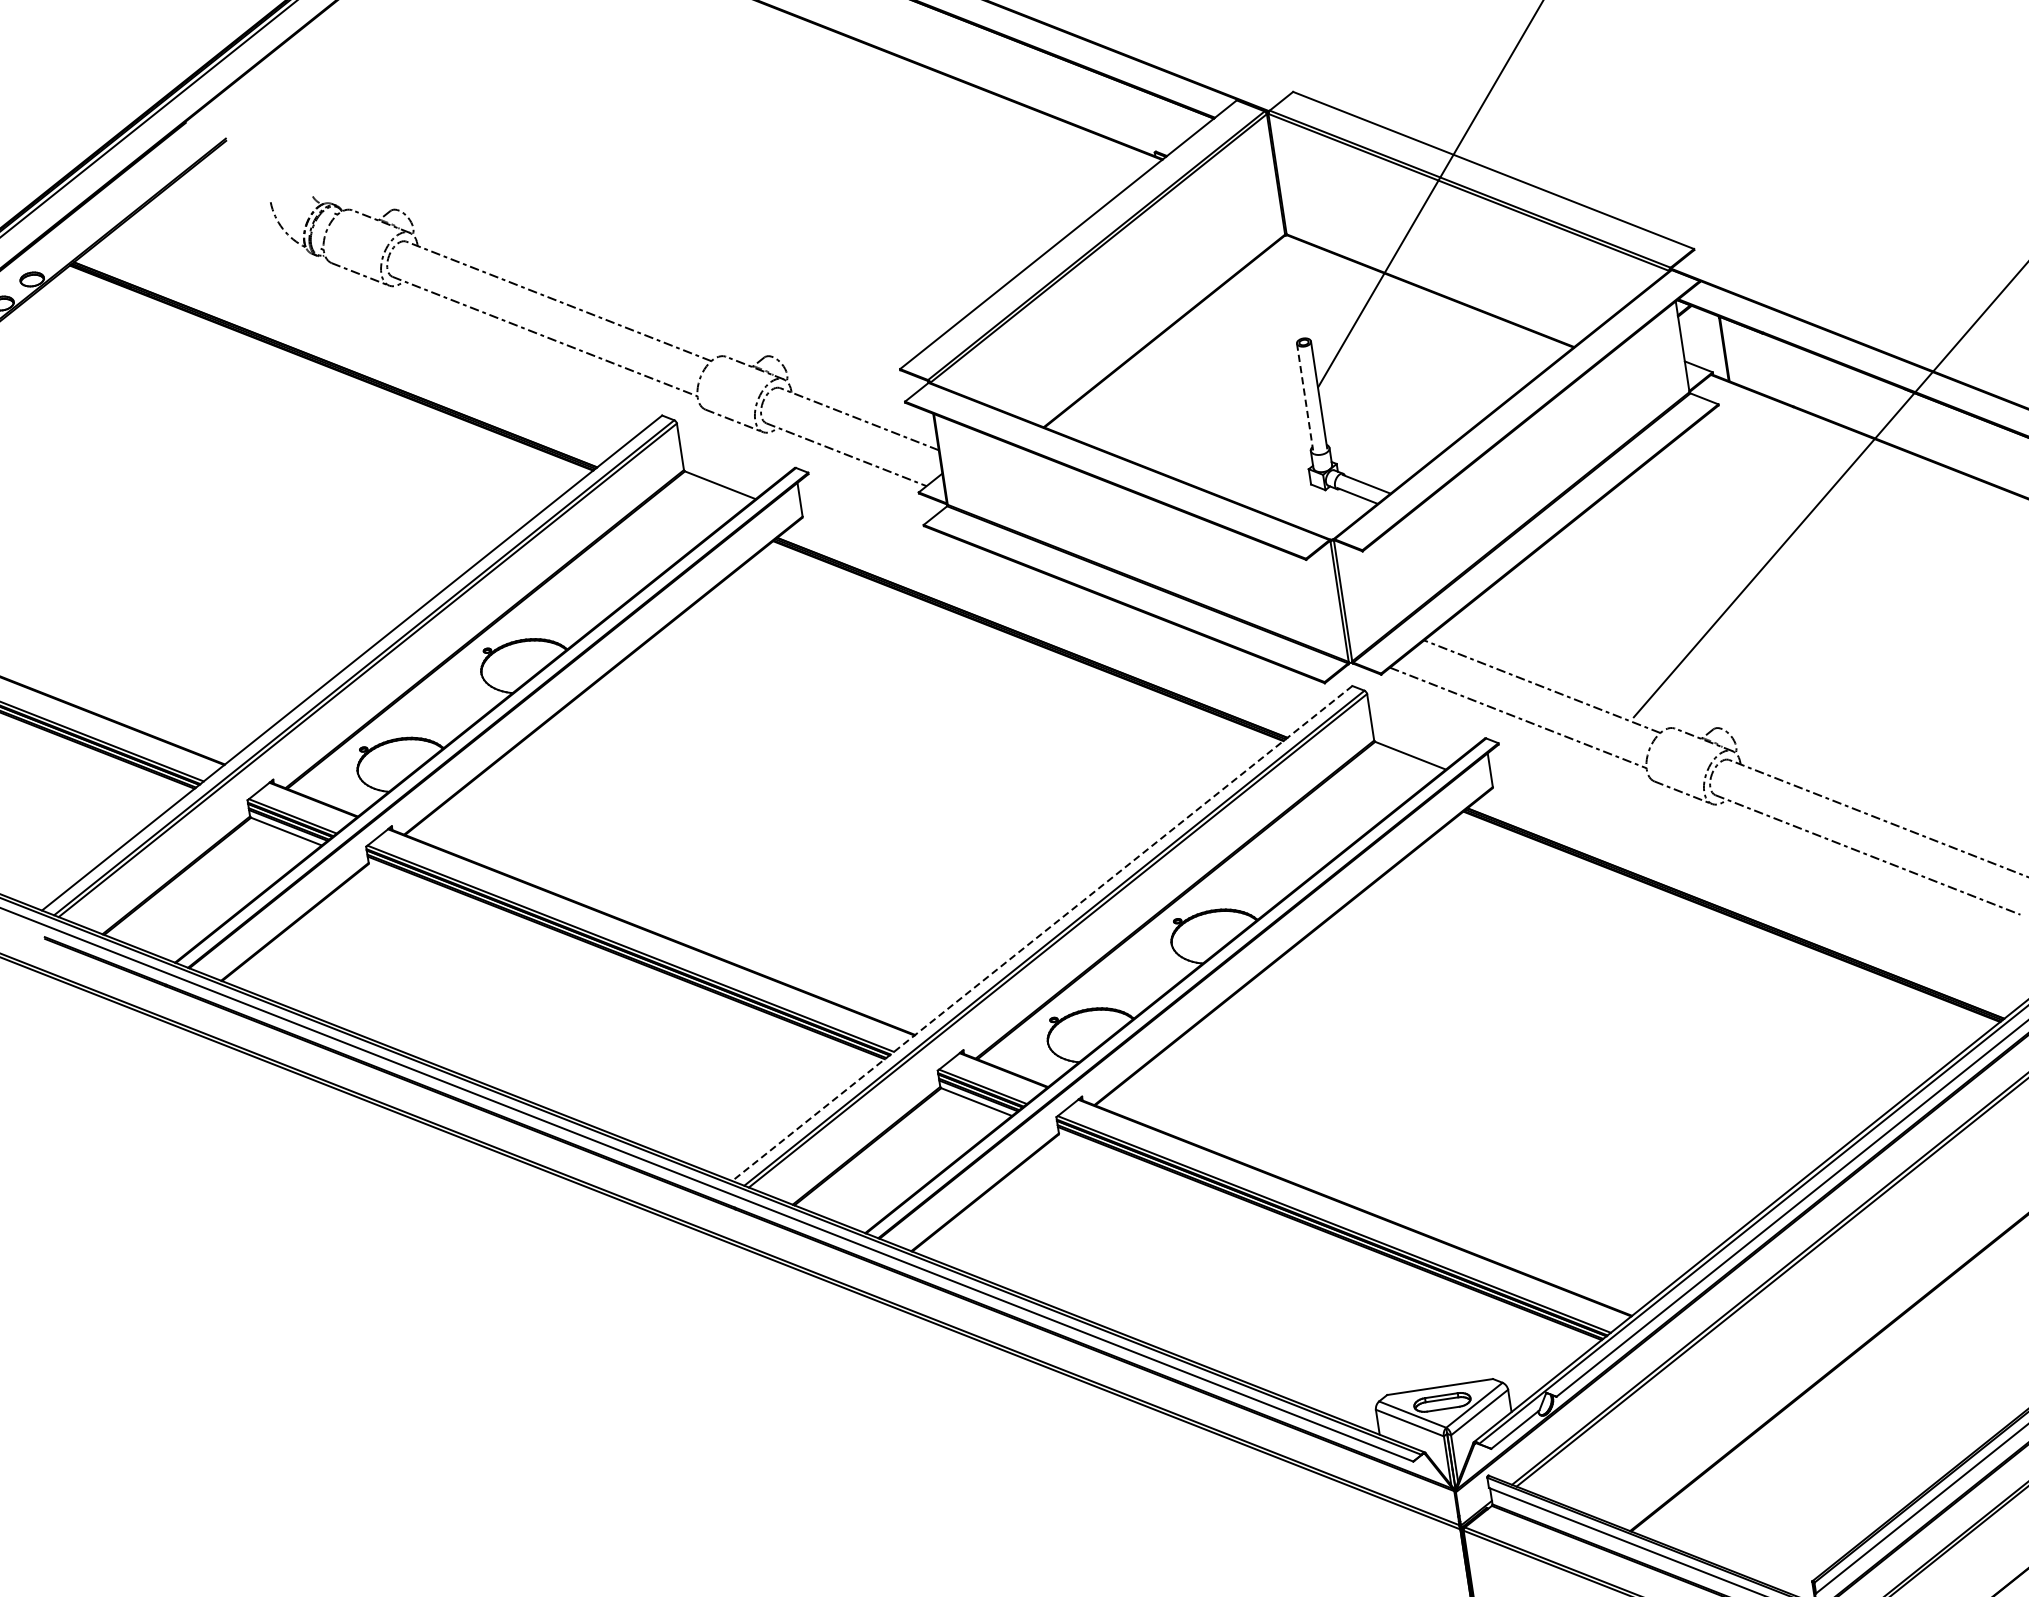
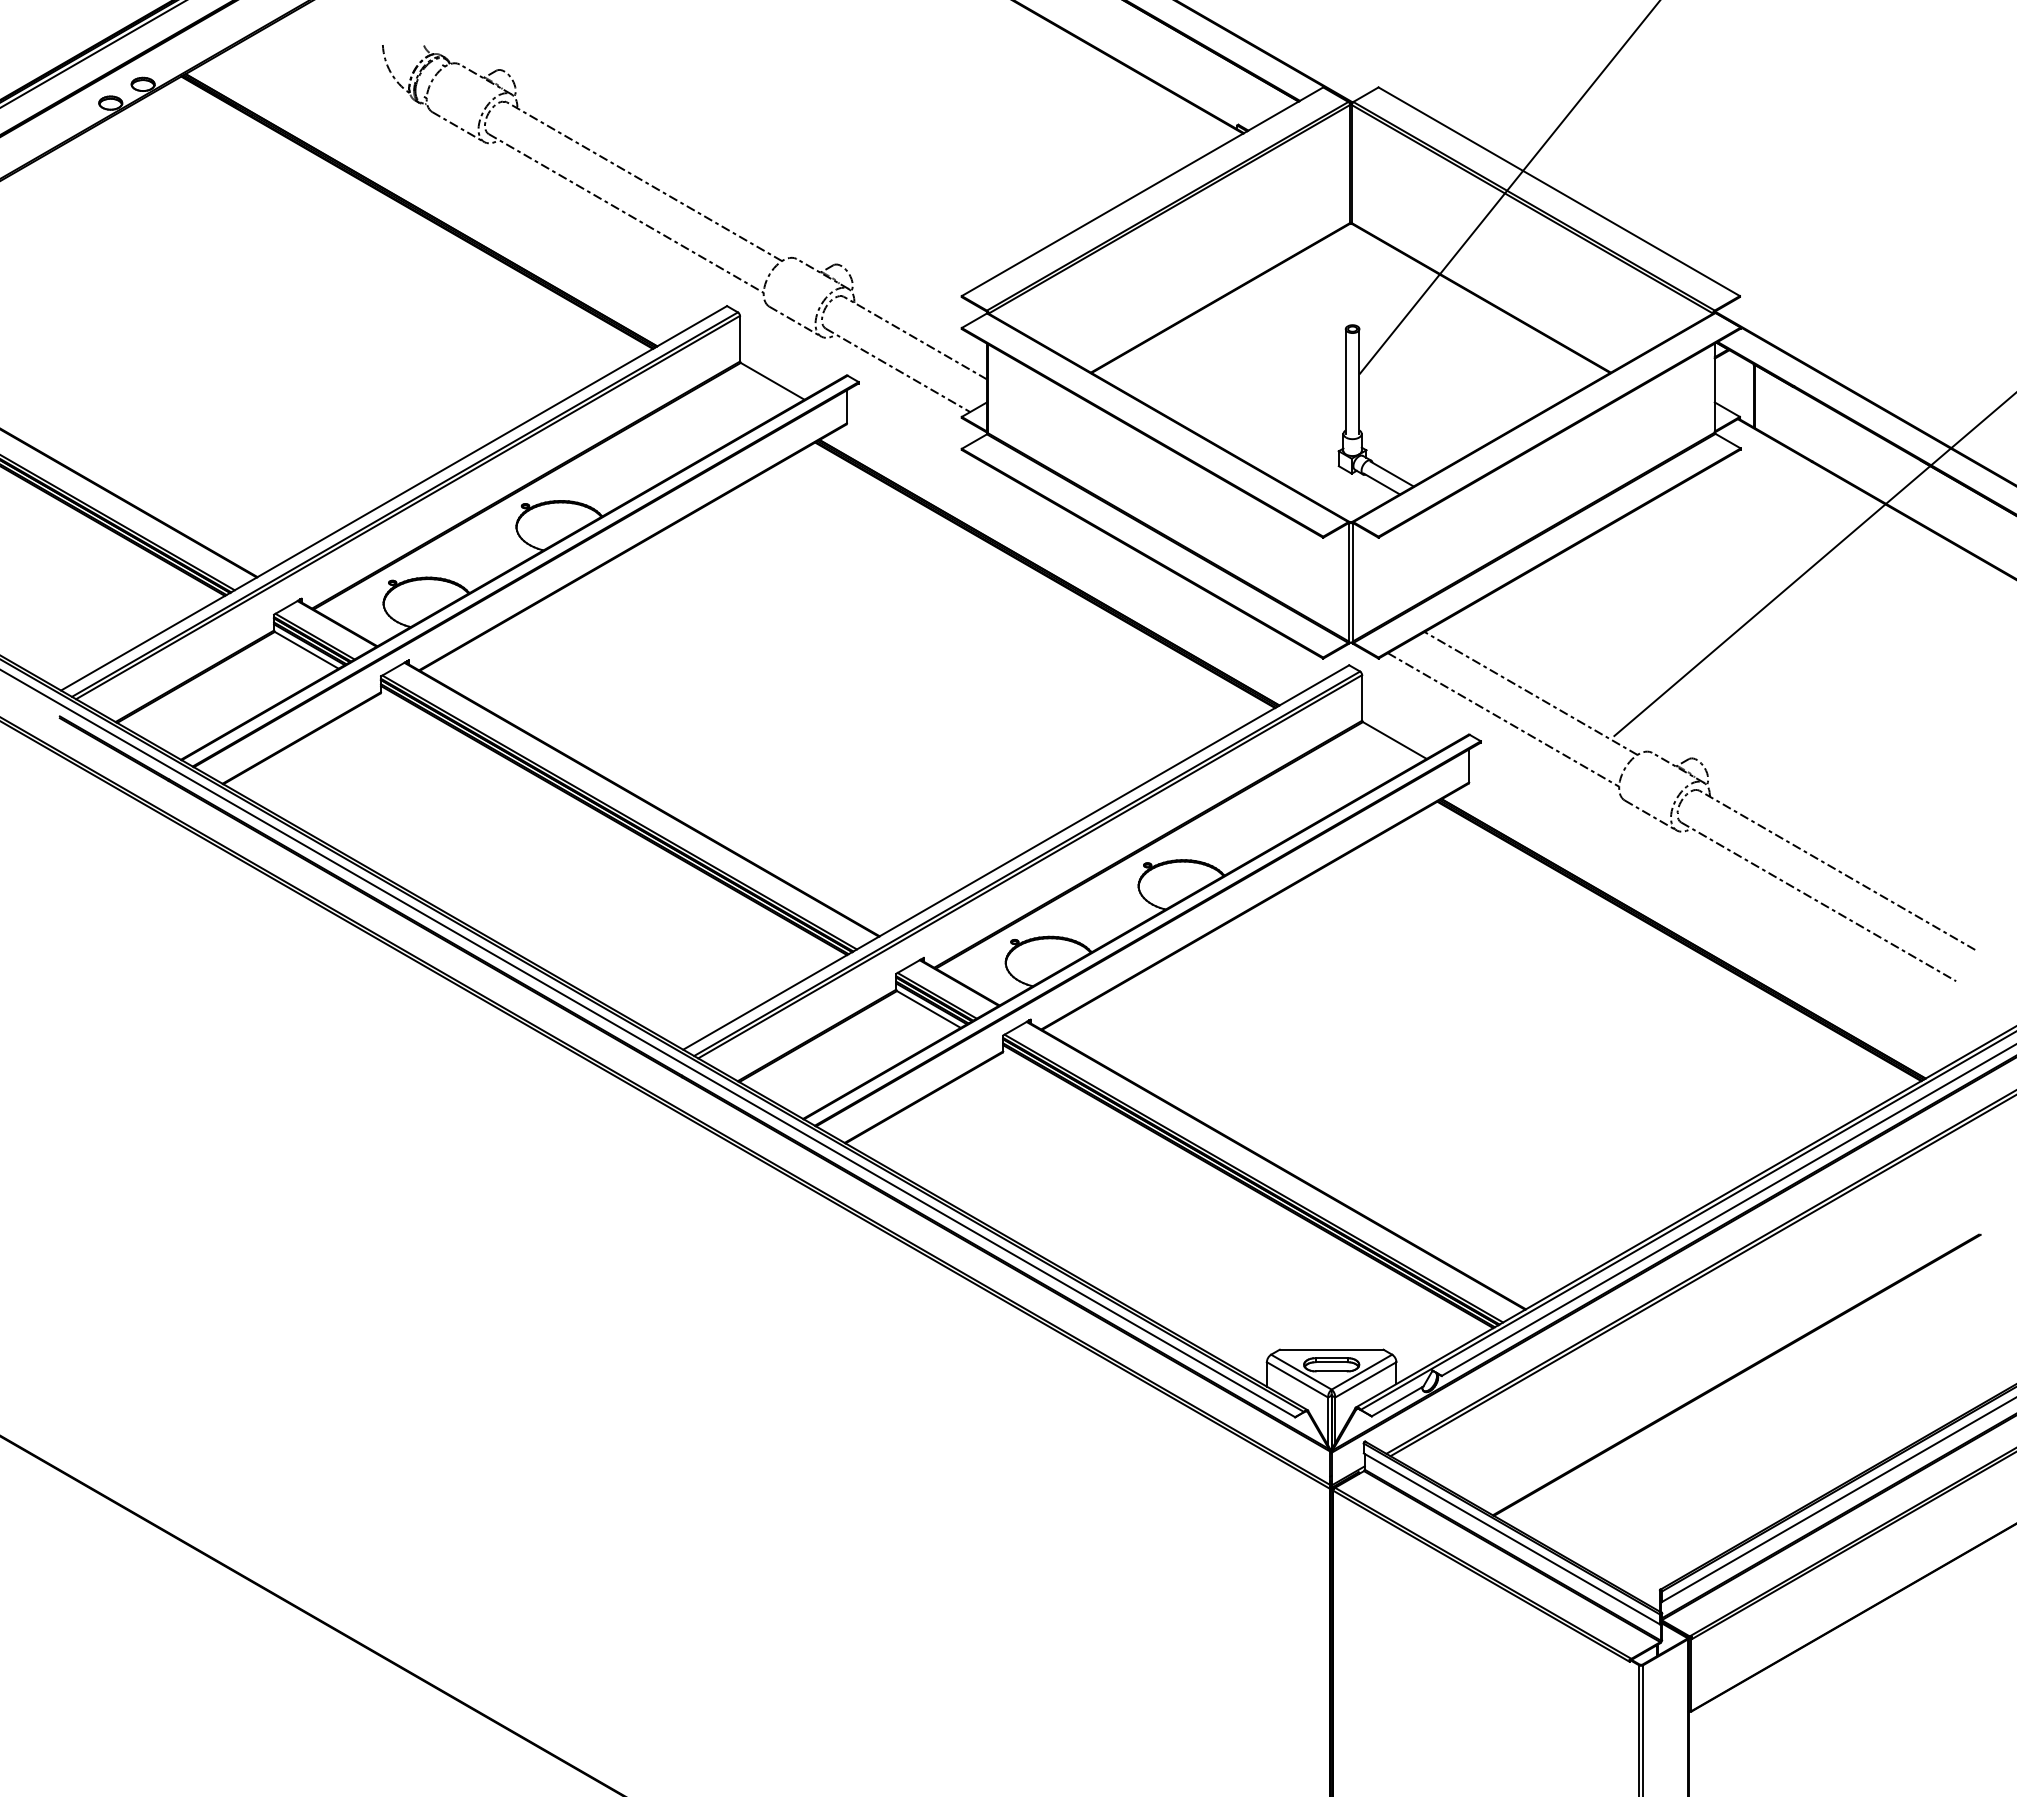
line: (1304, 398) -> (1345, 382), dashed -> solid
line: (1041, 933) -> (1015, 857), dashed -> solid

